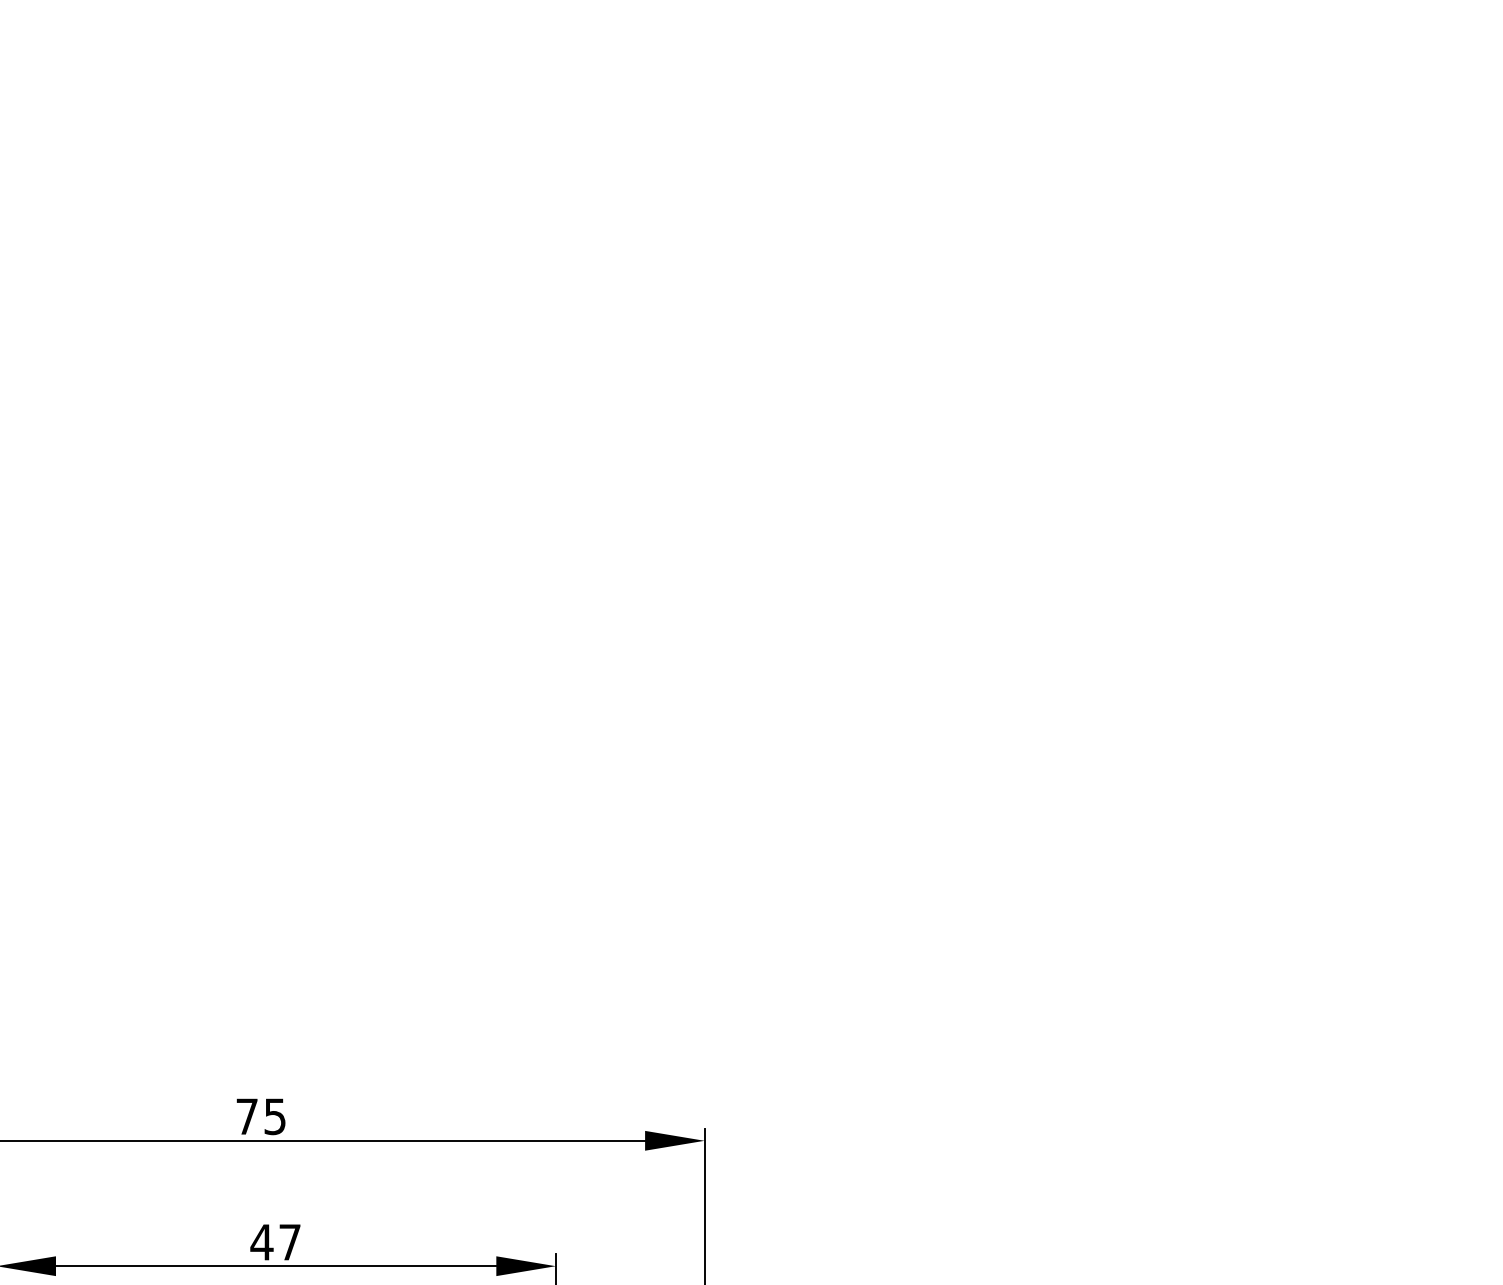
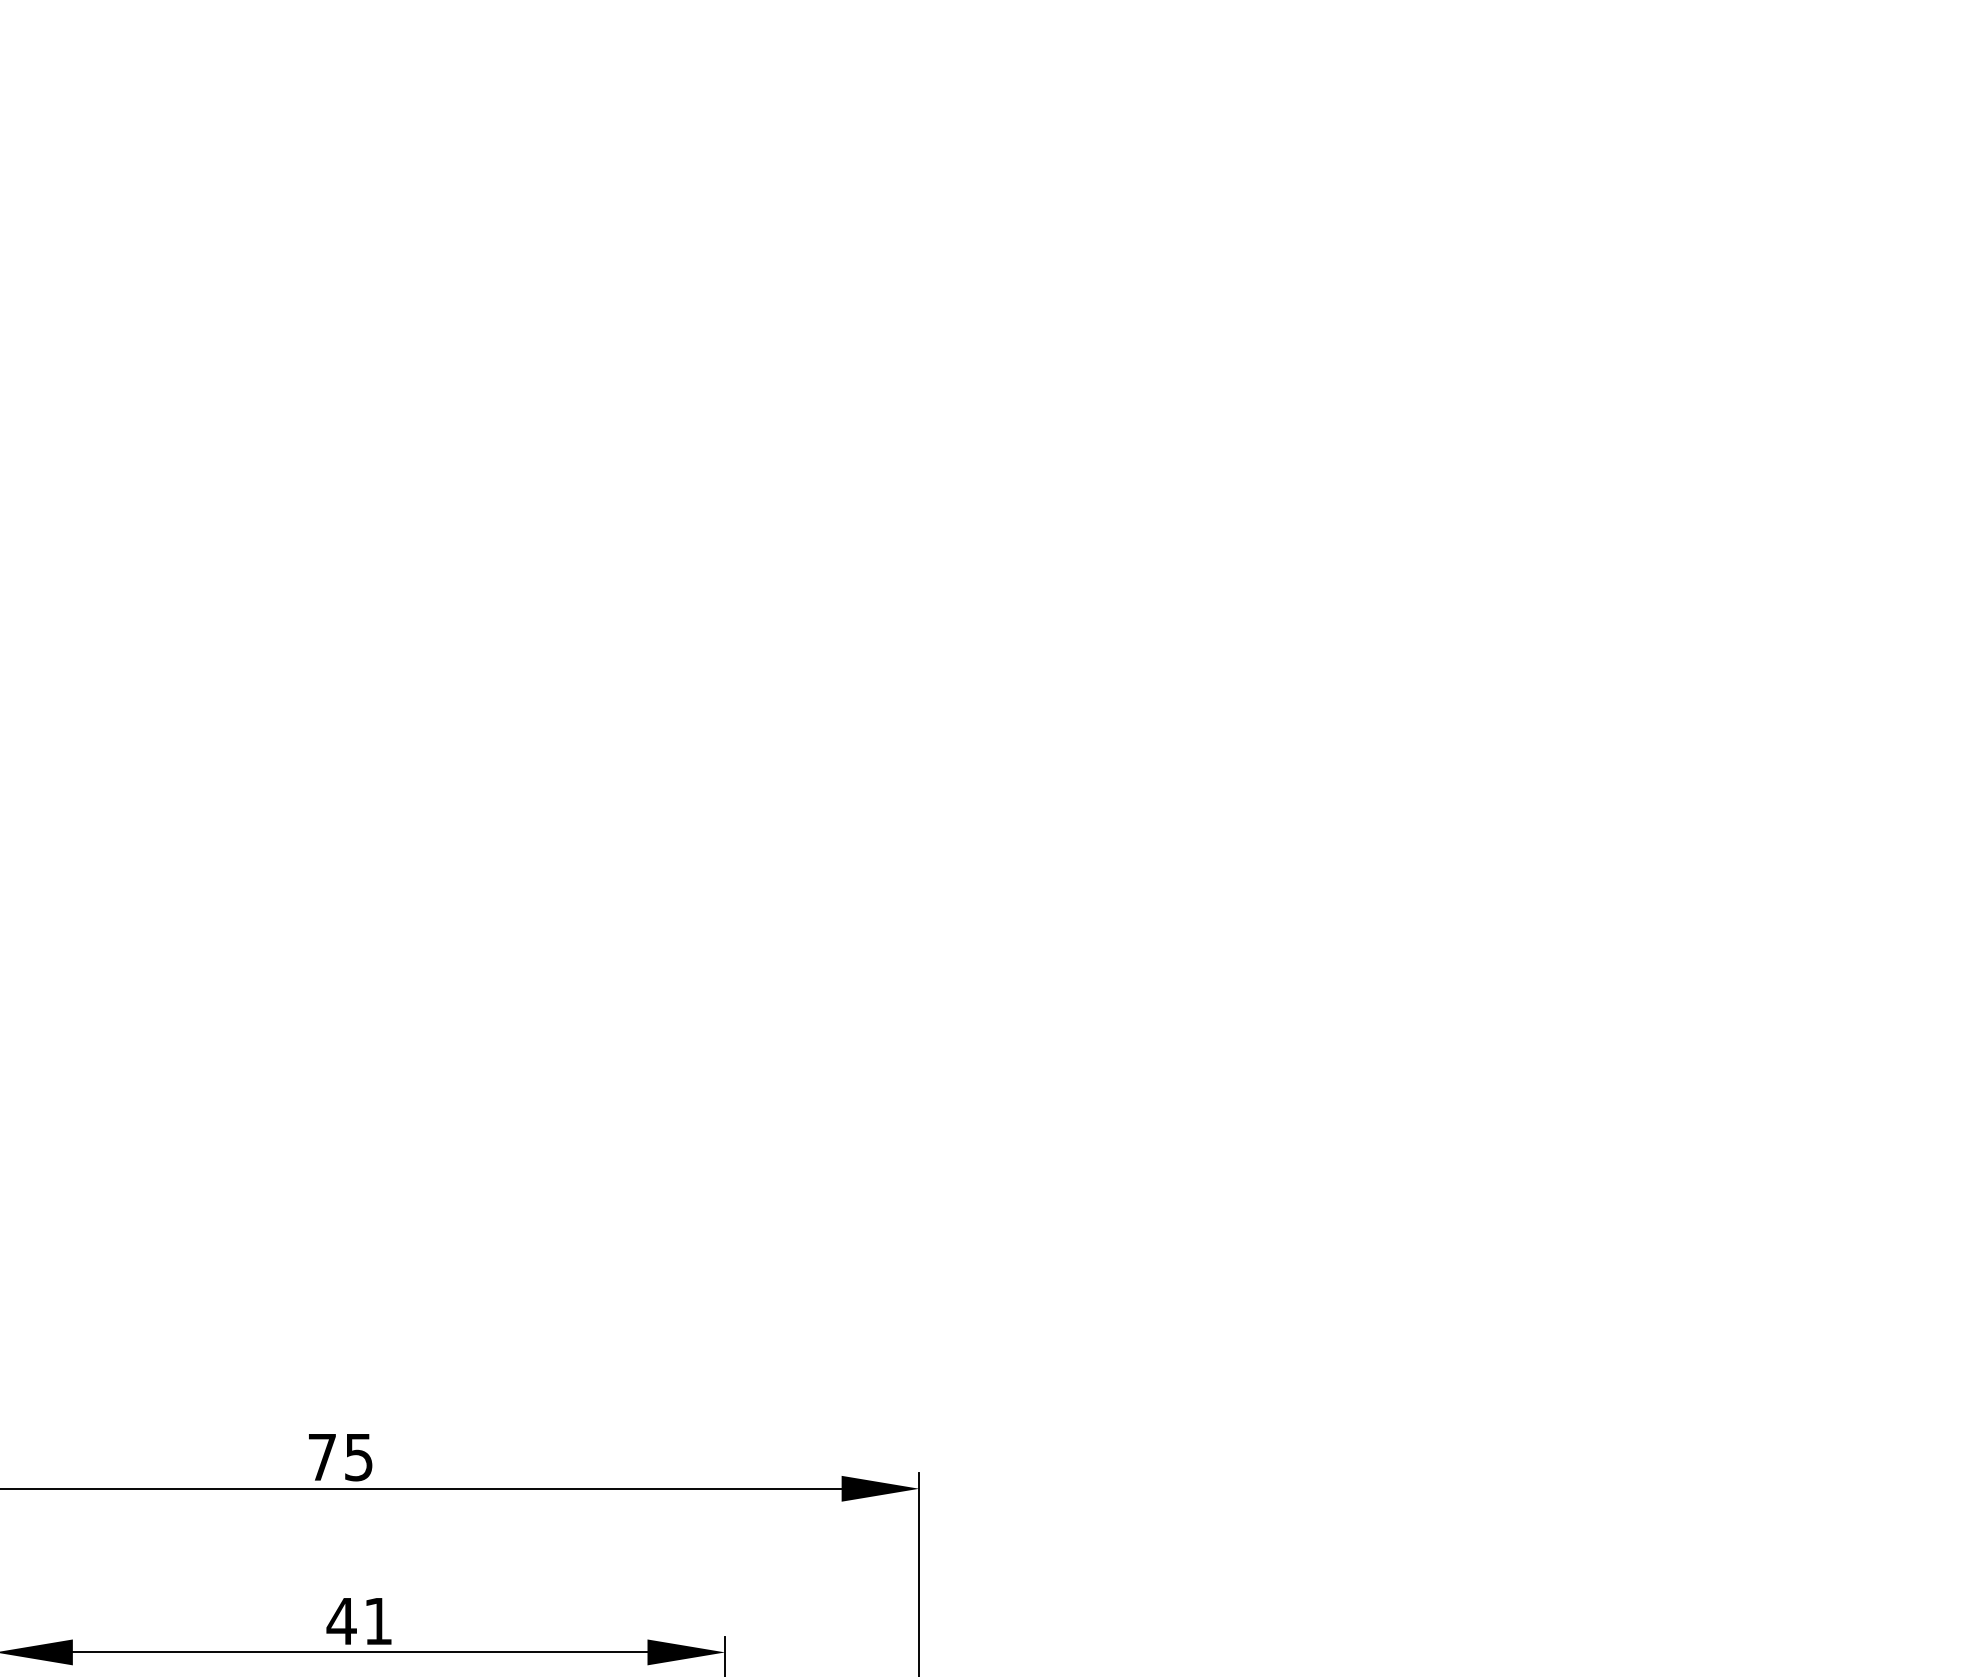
text: (290, 1242) -> (378, 1621), 47 -> 41

